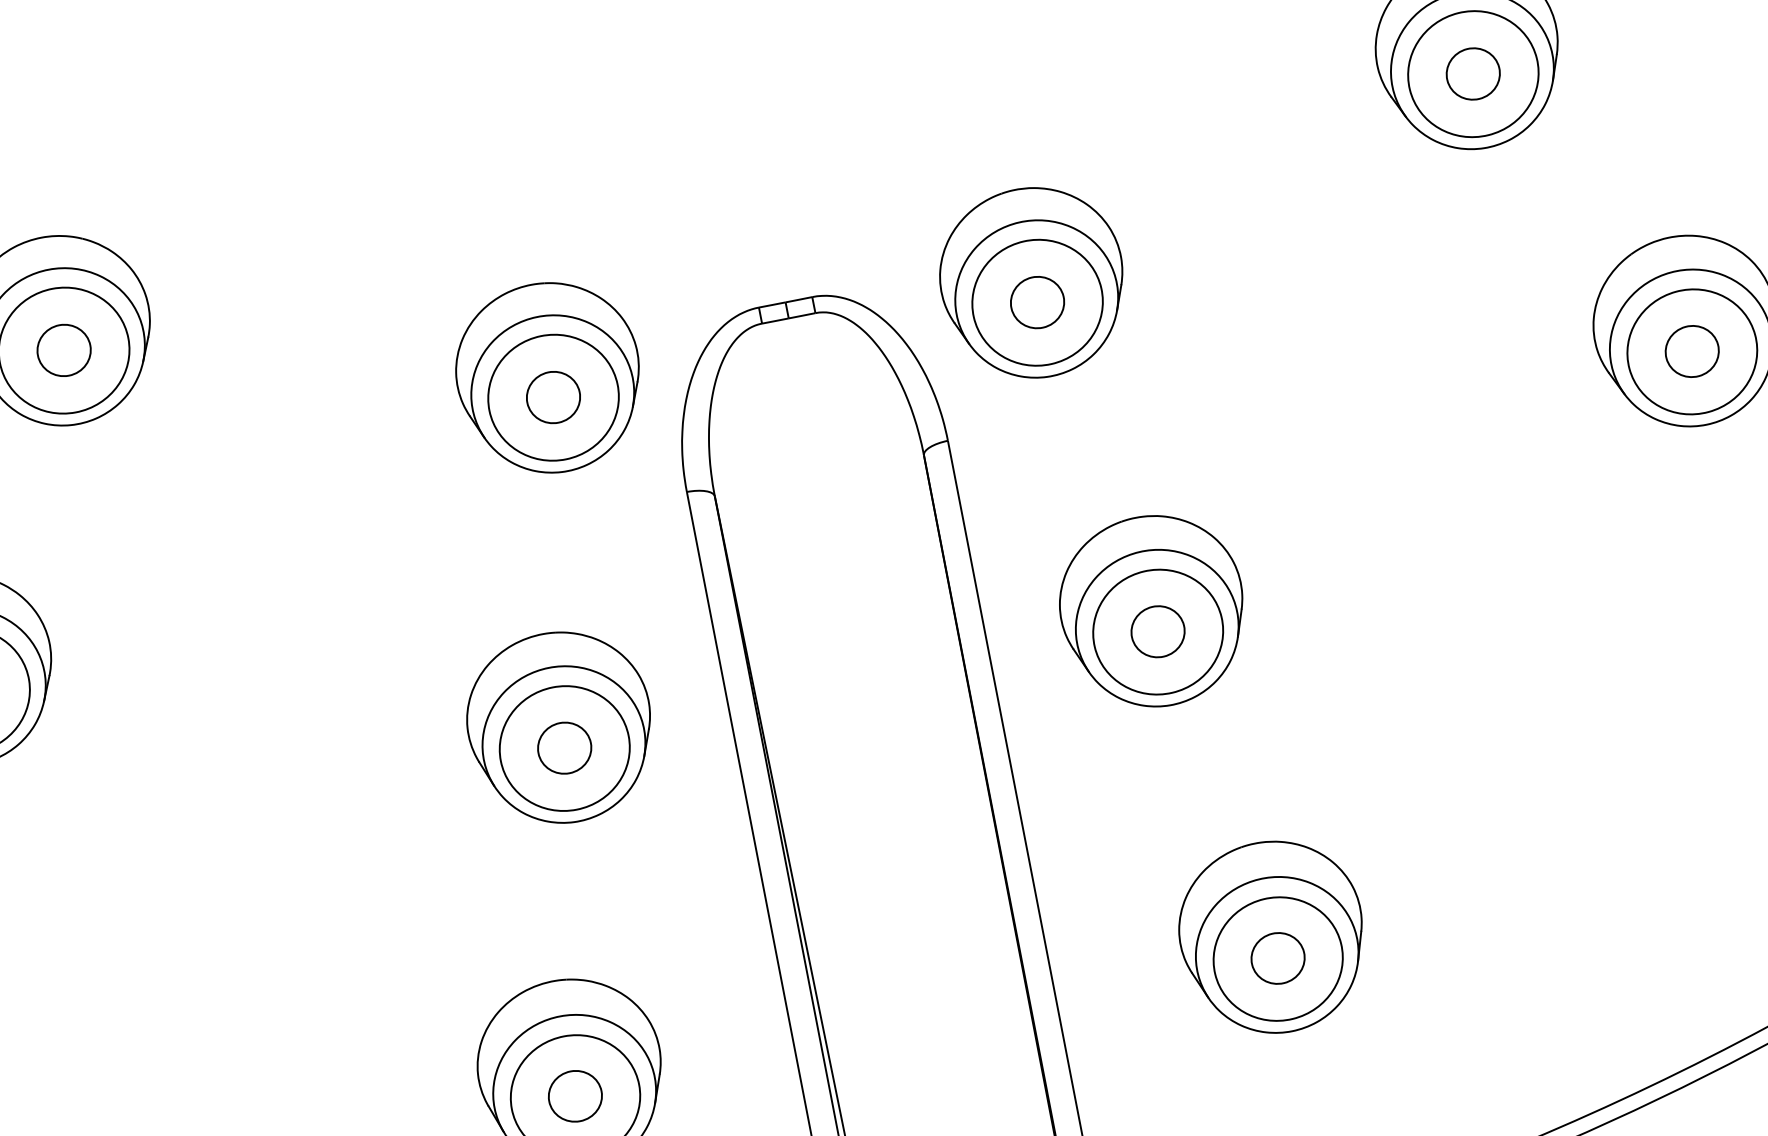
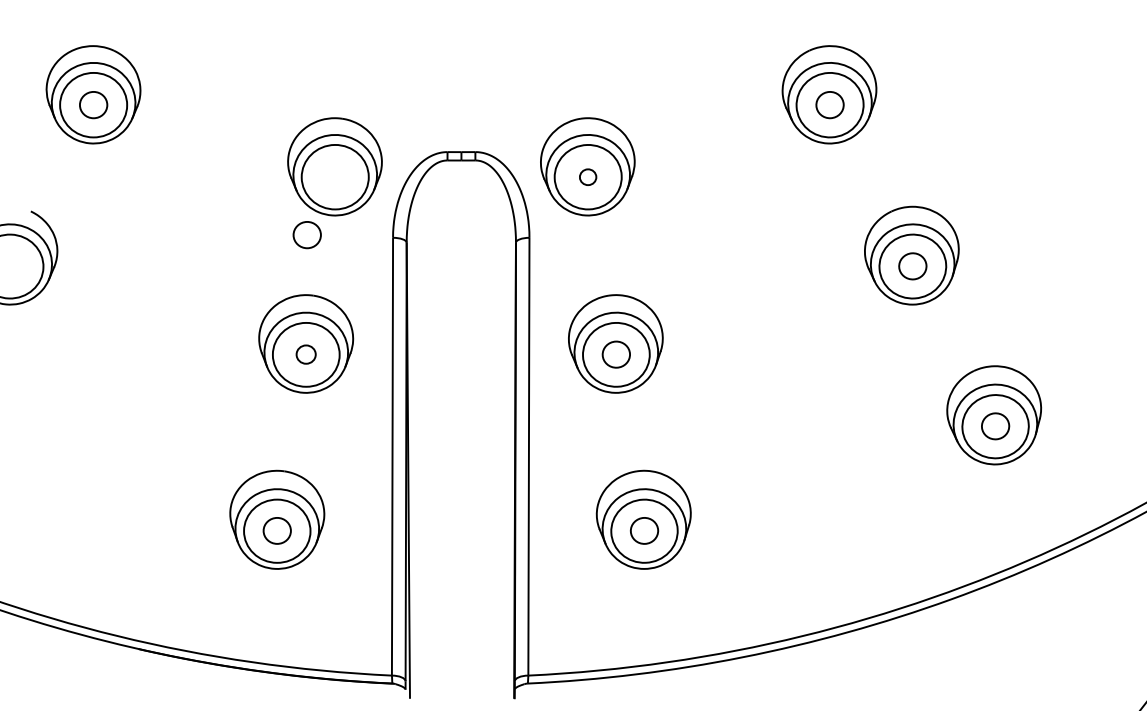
part: (1036, 303) -> (587, 177), size x0.6
part: (552, 398) -> (306, 235), moved
part: (563, 748) -> (305, 354), size x0.7

